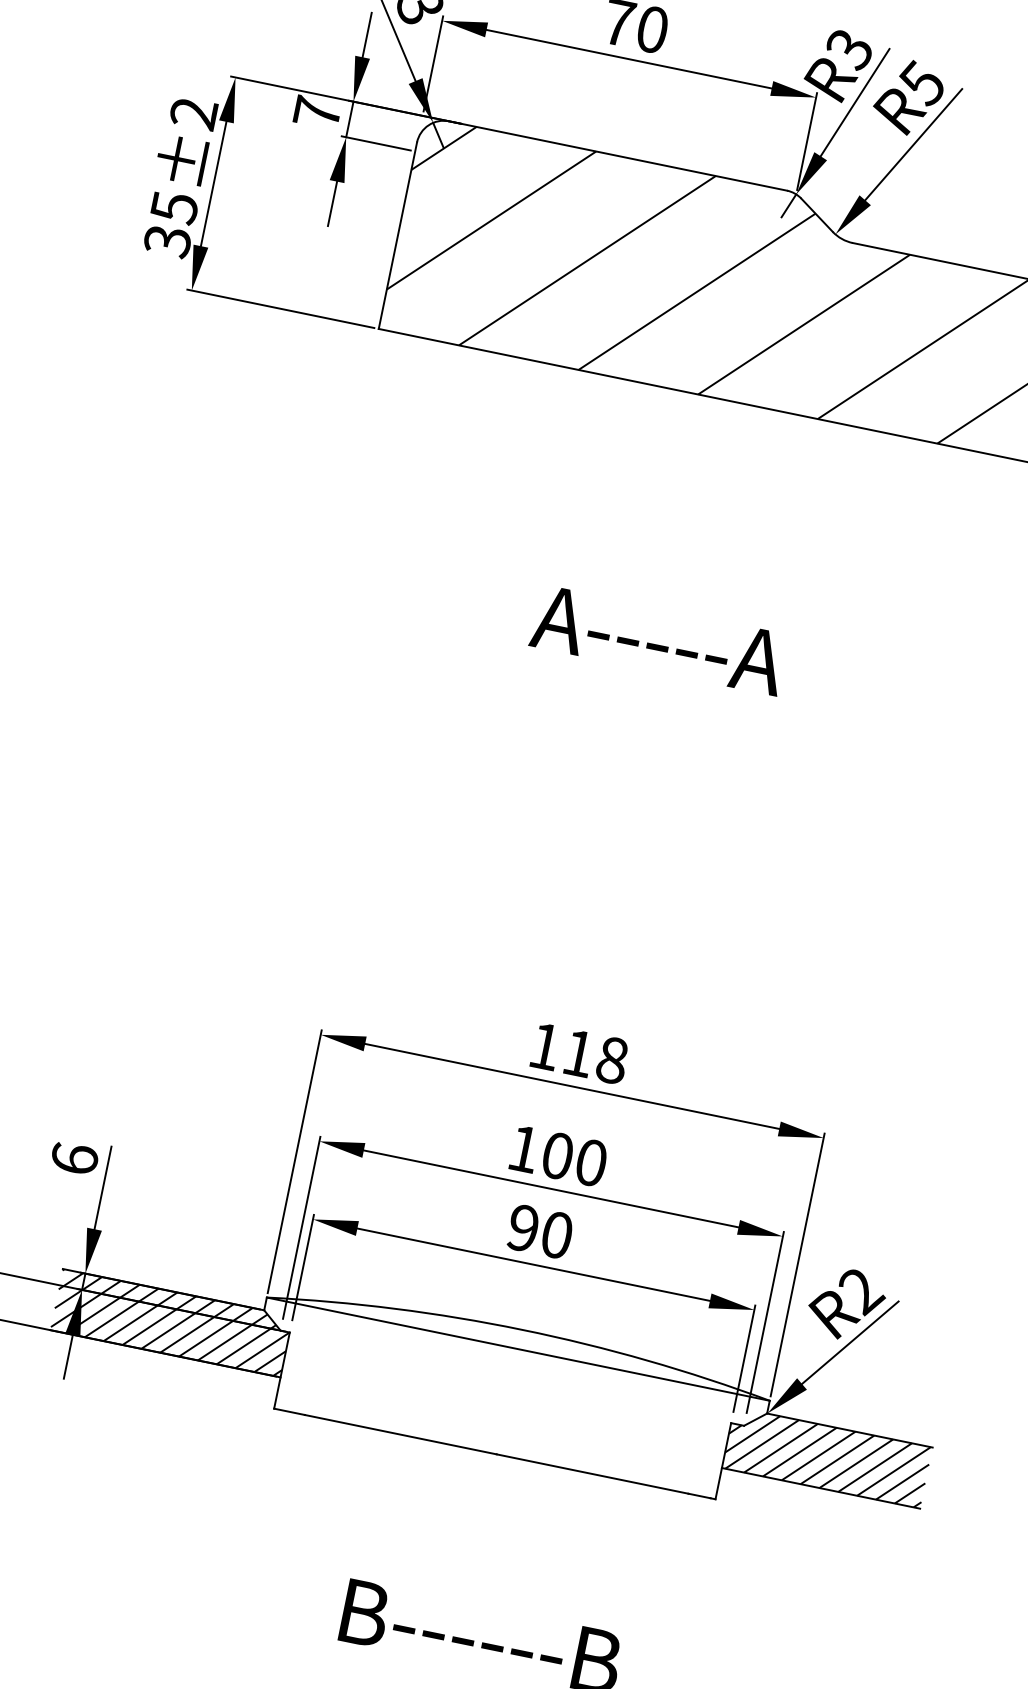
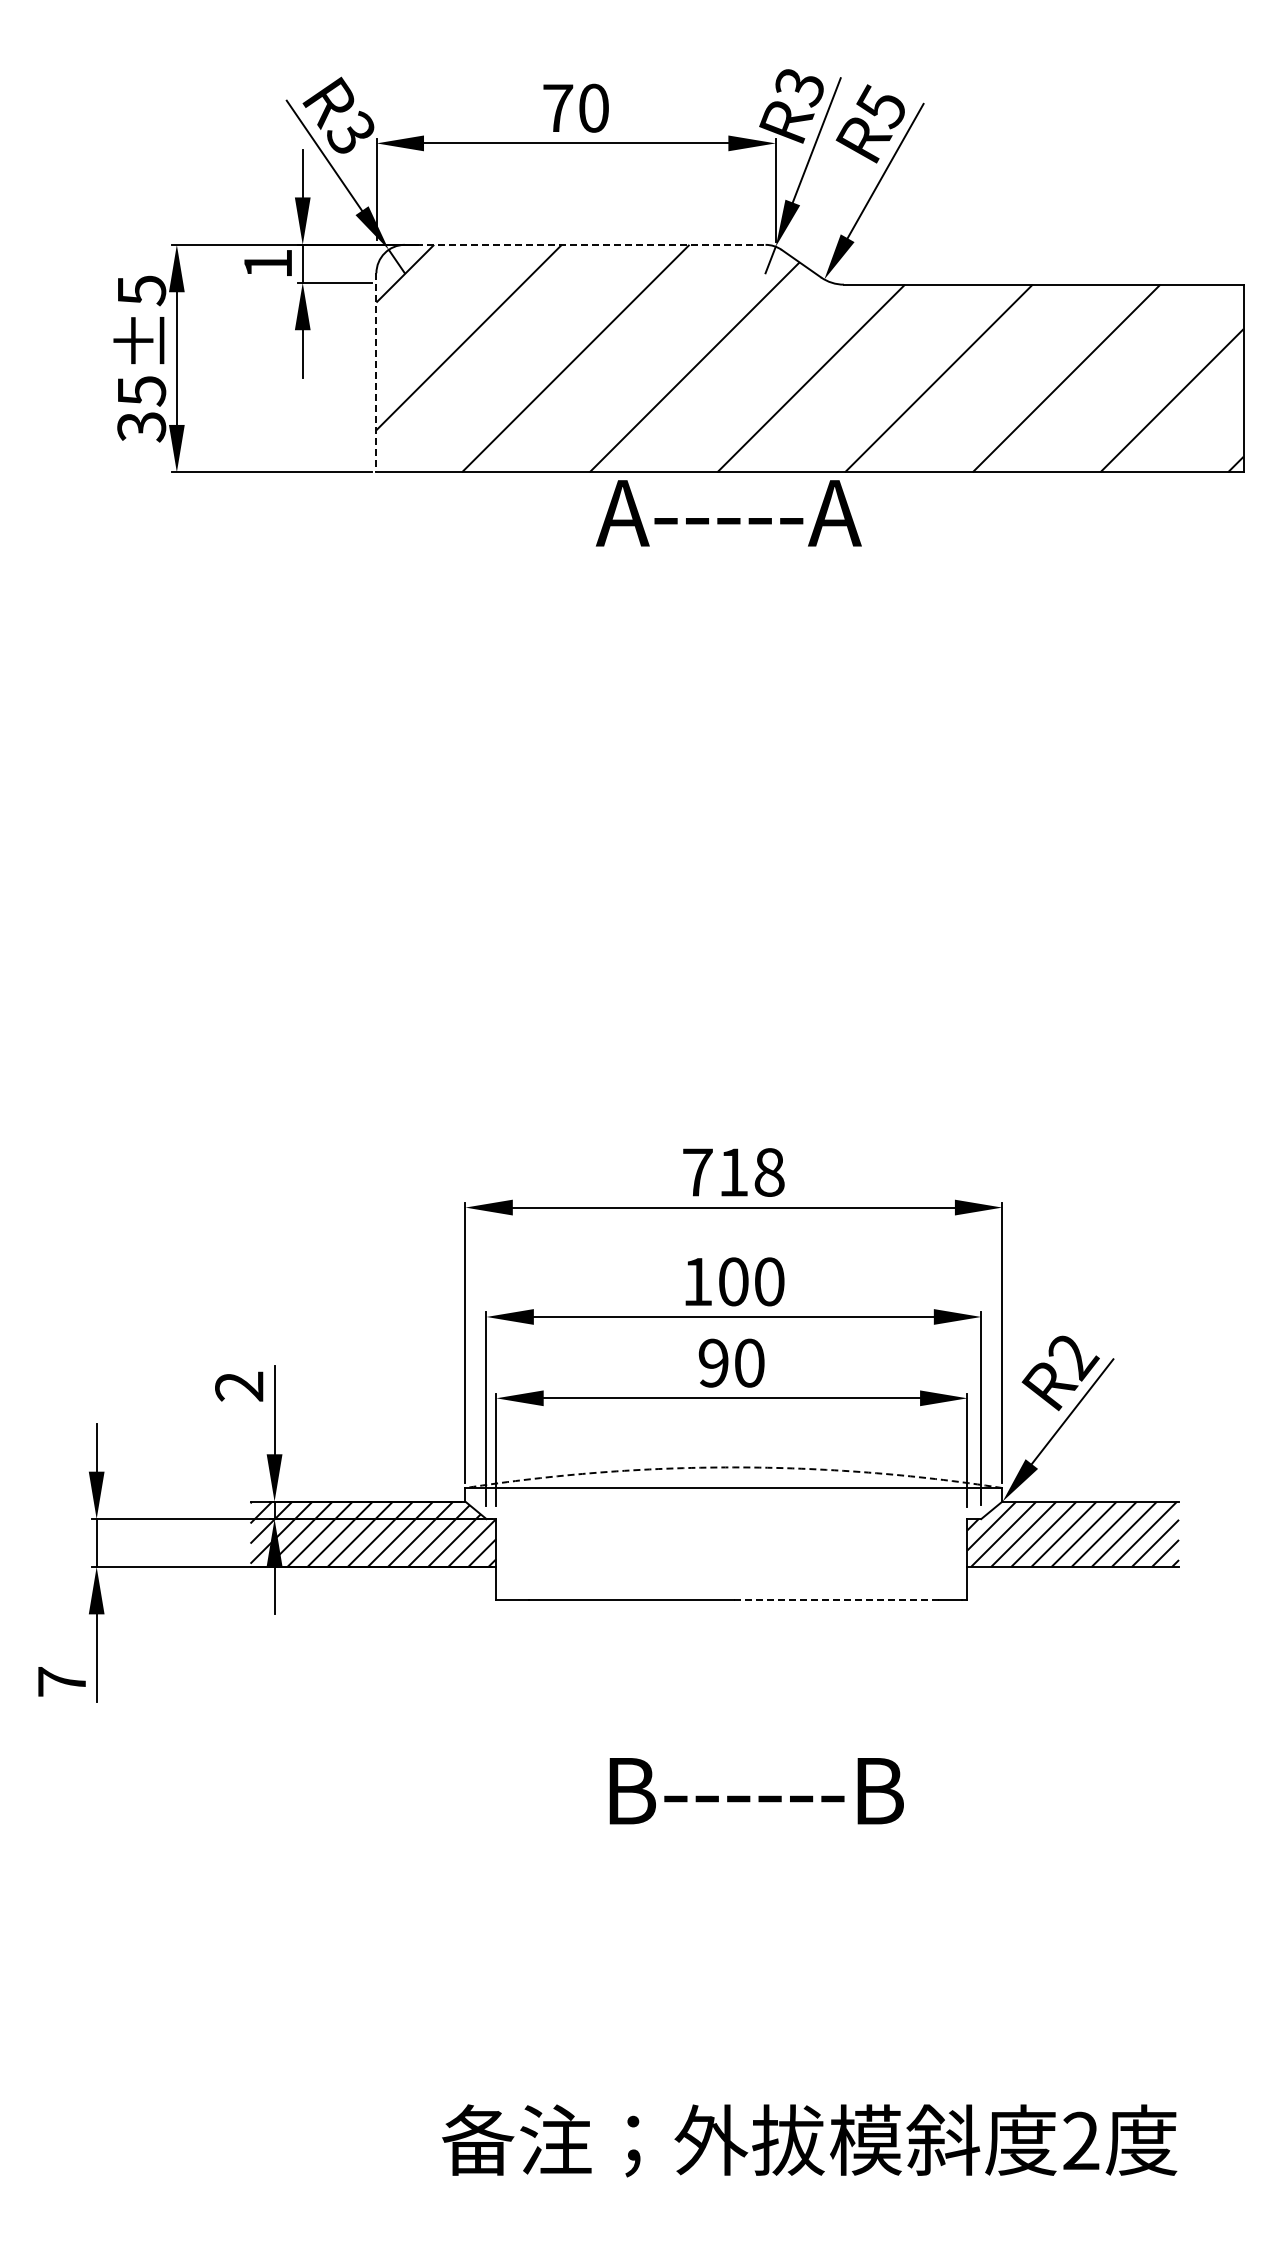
text: (316, 112) -> (267, 263), 7 -> 1
text: (193, 113) -> (141, 290), 35±2 -> 35±5
line: (618, 155) -> (585, 244), solid -> dashed
line: (398, 235) -> (376, 372), solid -> dashed
text: (658, 640) -> (728, 513), moved
text: (544, 1046) -> (697, 1172), 118 -> 718
text: (74, 1158) -> (239, 1386), 6 -> 2
arc: (521, 1329) -> (733, 1467), solid -> dashed
line: (592, 1474) -> (836, 1600), solid -> dashed

